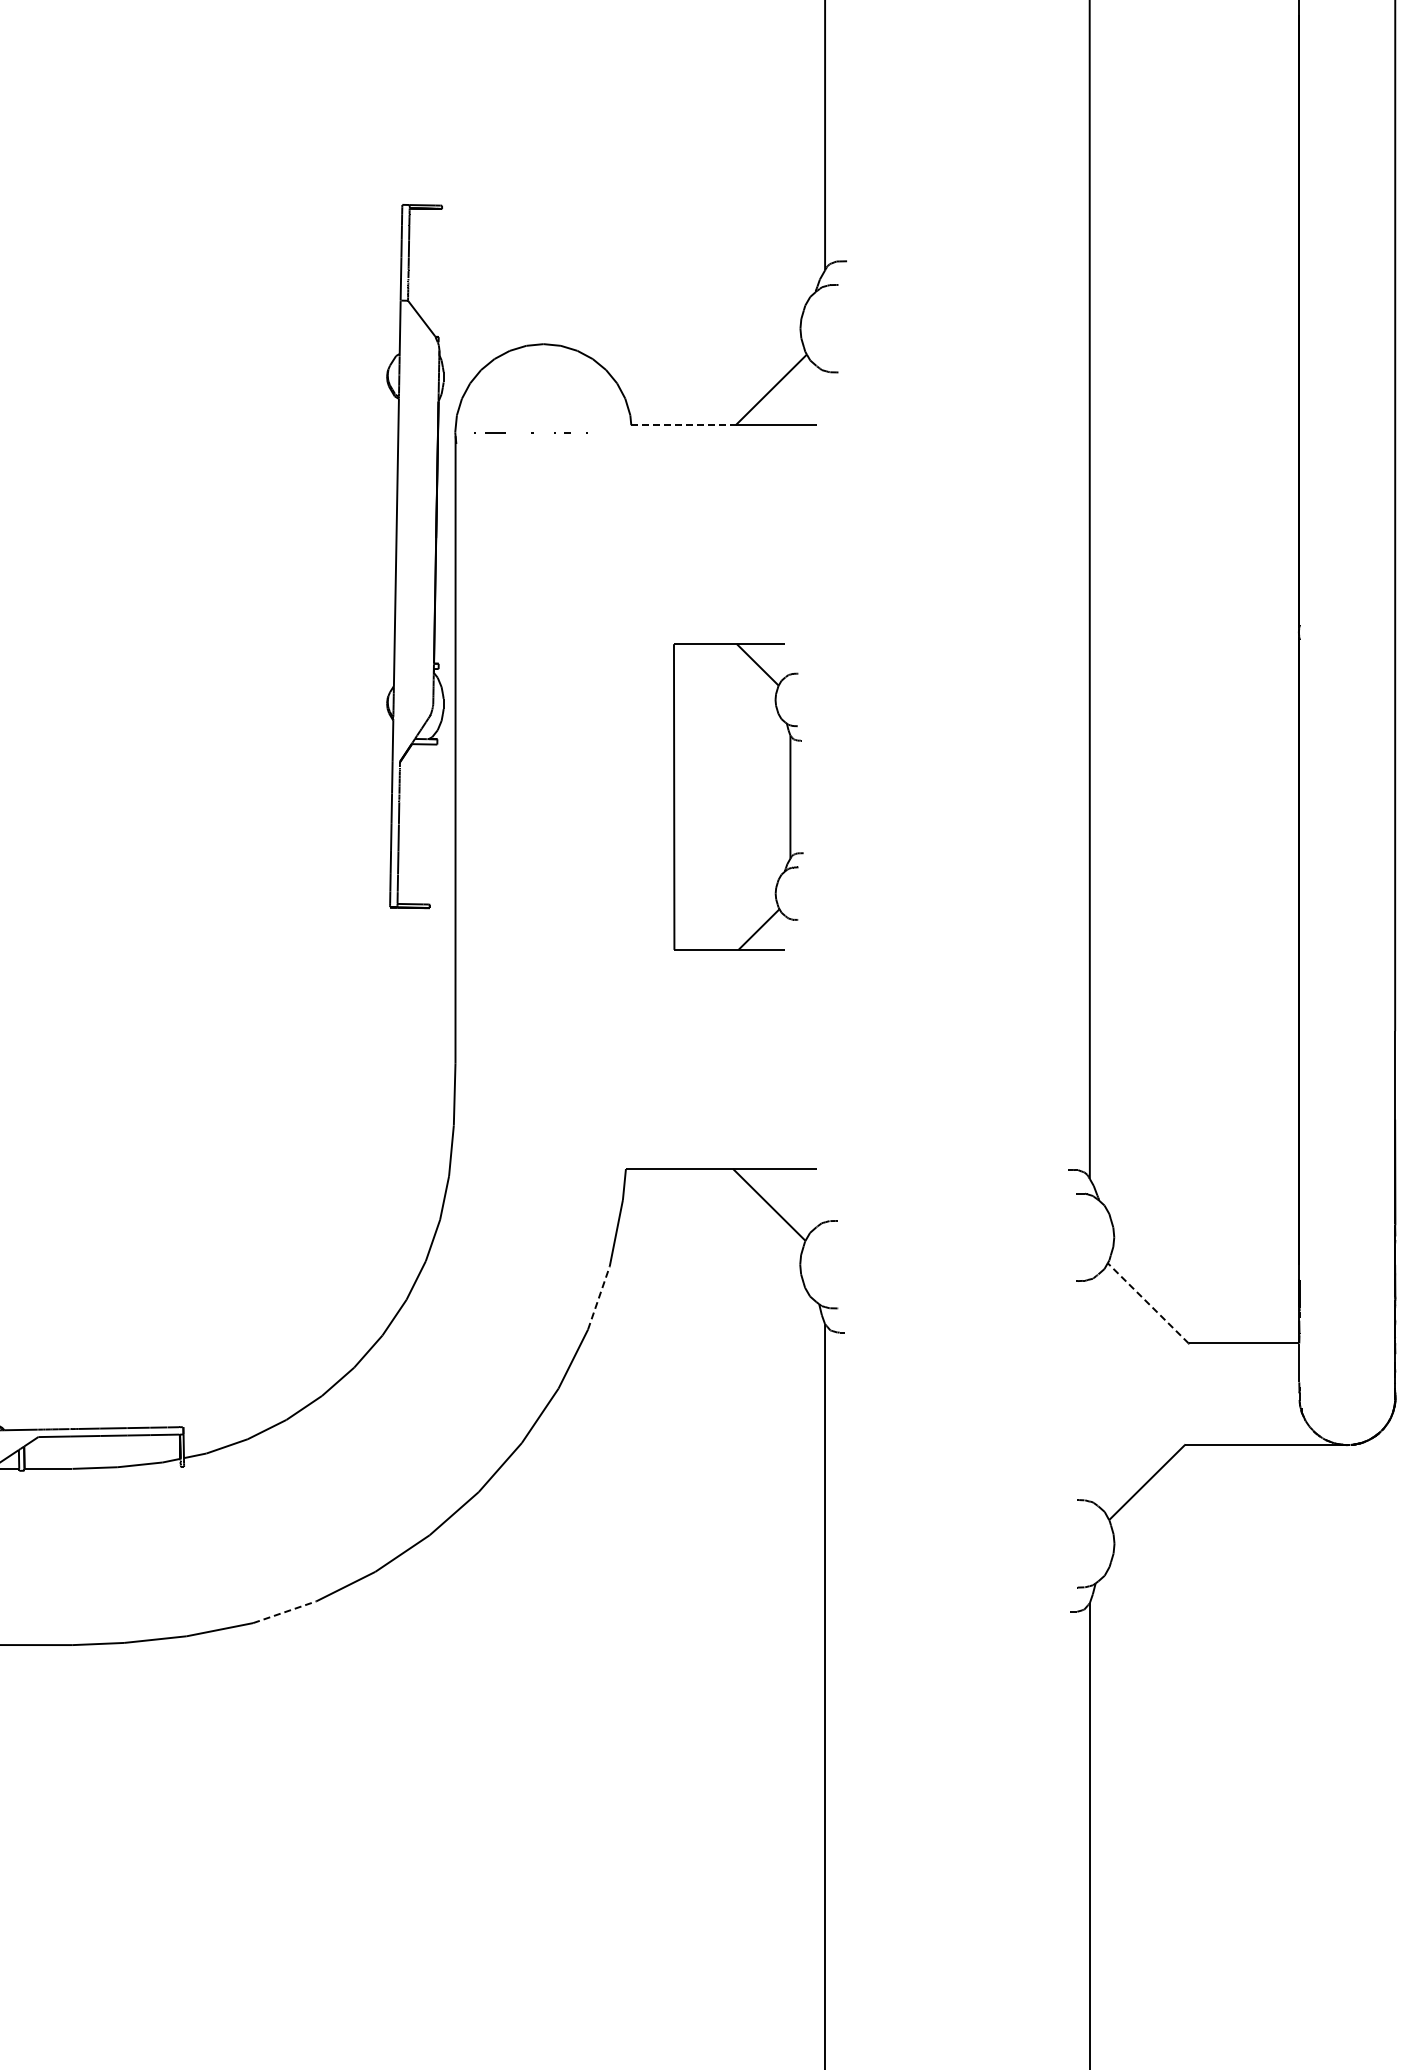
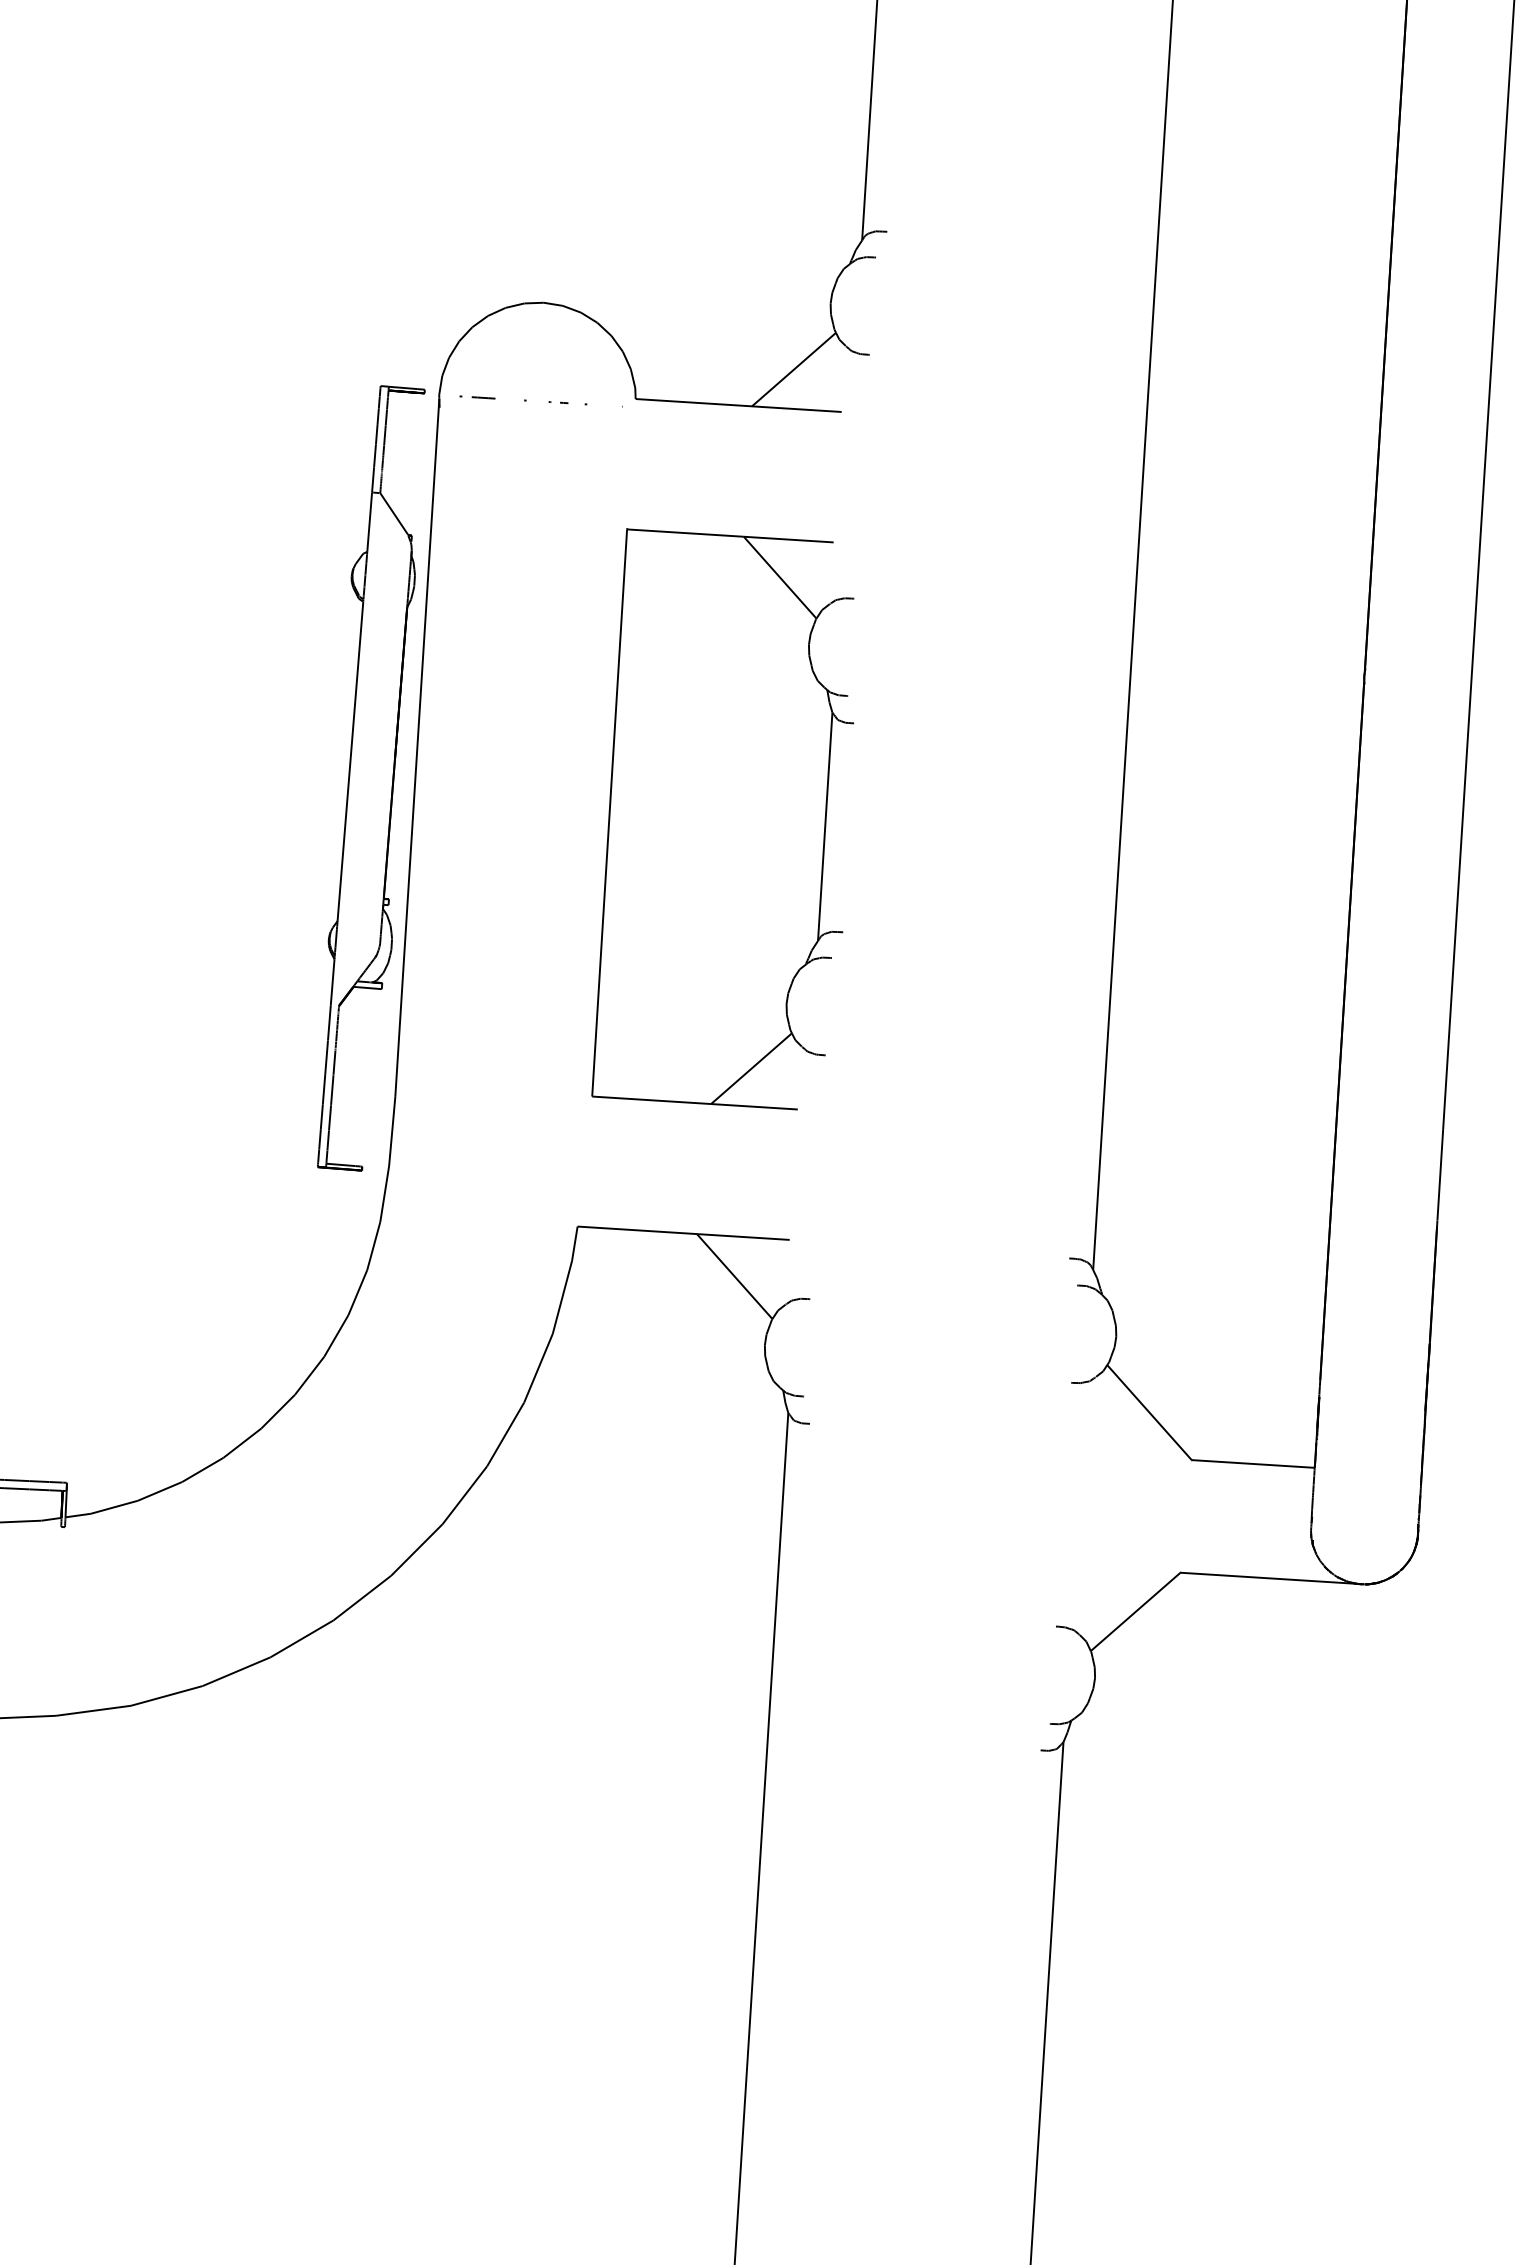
line: (684, 425) -> (694, 403), dashed -> solid
part: (397, 556) -> (350, 777), moved
part: (738, 796) -> (728, 819), size x1.67
line: (599, 1297) -> (539, 1367), dashed -> solid
line: (1147, 1302) -> (1148, 1411), dashed -> solid
line: (285, 1612) -> (167, 1696), dashed -> solid

